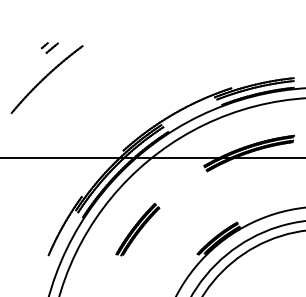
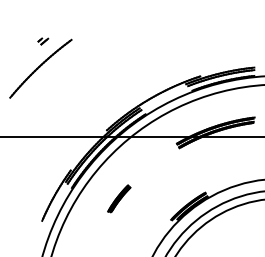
part: (50, 48) -> (43, 41), size x0.7
part: (136, 229) -> (118, 198), size x0.6

